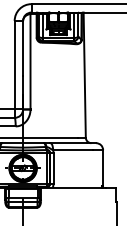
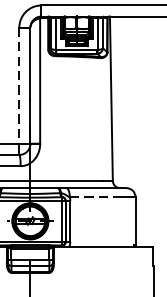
line: (14, 65) -> (19, 86), solid -> dashed
line: (73, 150) -> (96, 197), solid -> dashed

